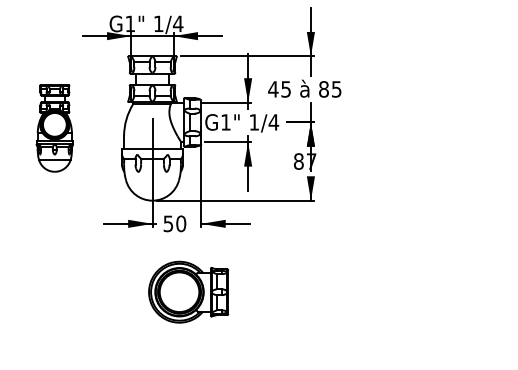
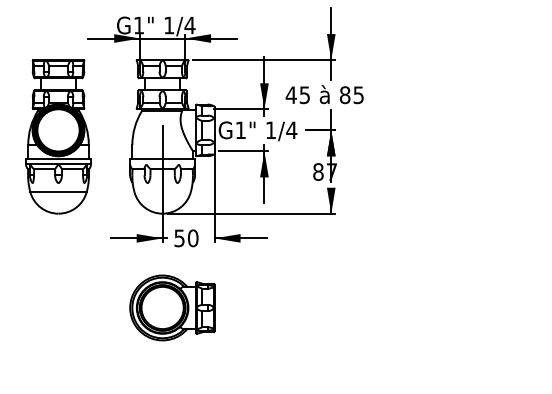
part: (54, 128) -> (58, 136), size x1.67
part: (188, 291) -> (172, 307), moved

